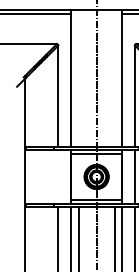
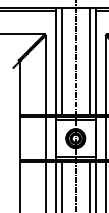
line: (78, 77) -> (61, 60), added
line: (114, 77) -> (89, 60), added
line: (58, 176) -> (45, 138), added

